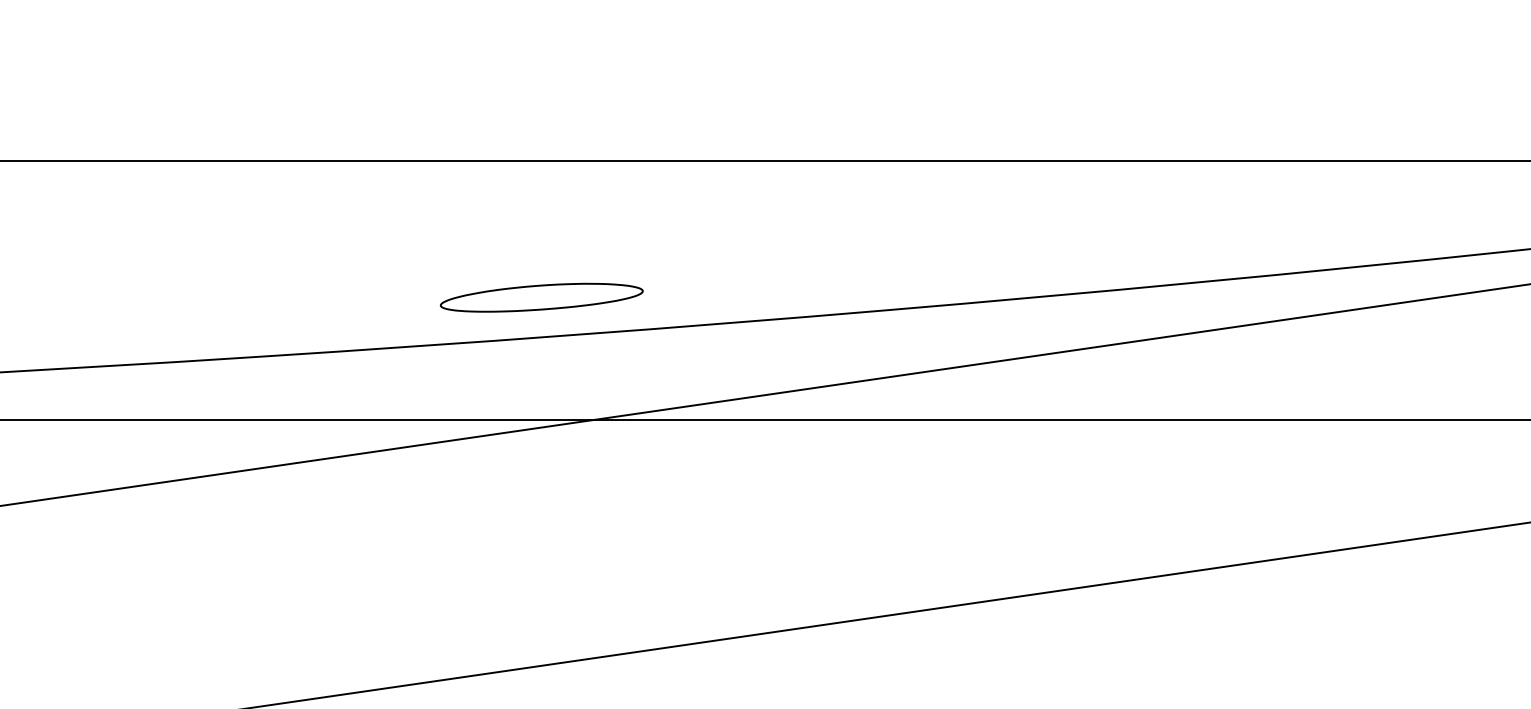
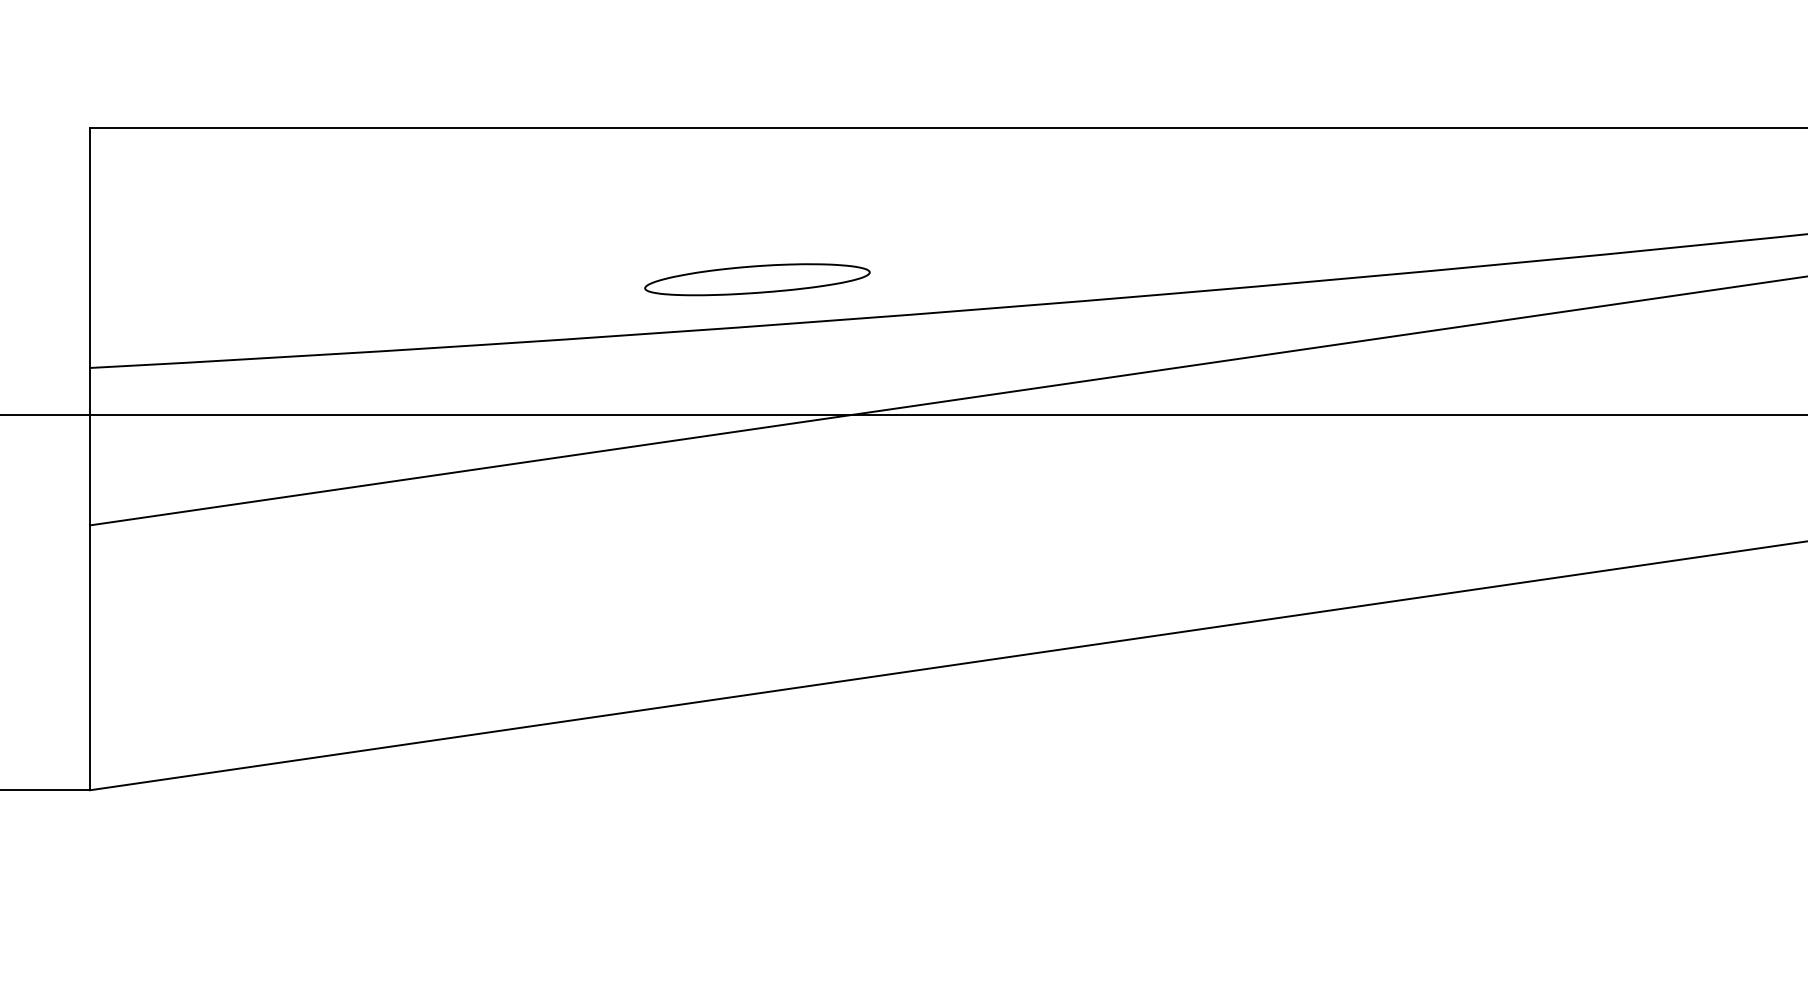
part: (541, 297) -> (757, 279), moved

